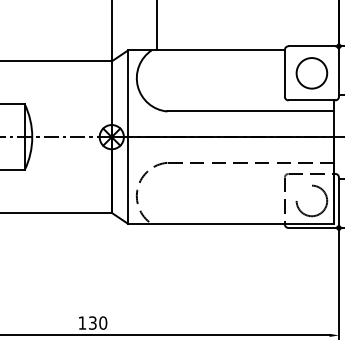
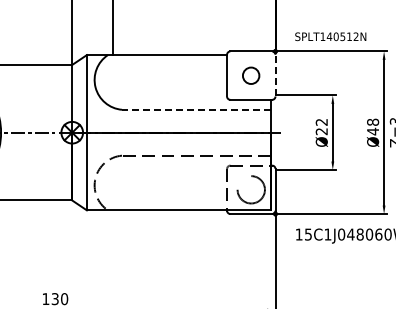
circle: (311, 73) -> (250, 75), size x0.6
line: (338, 73) -> (275, 75), solid -> dashed
line: (250, 111) -> (196, 109), solid -> dashed

